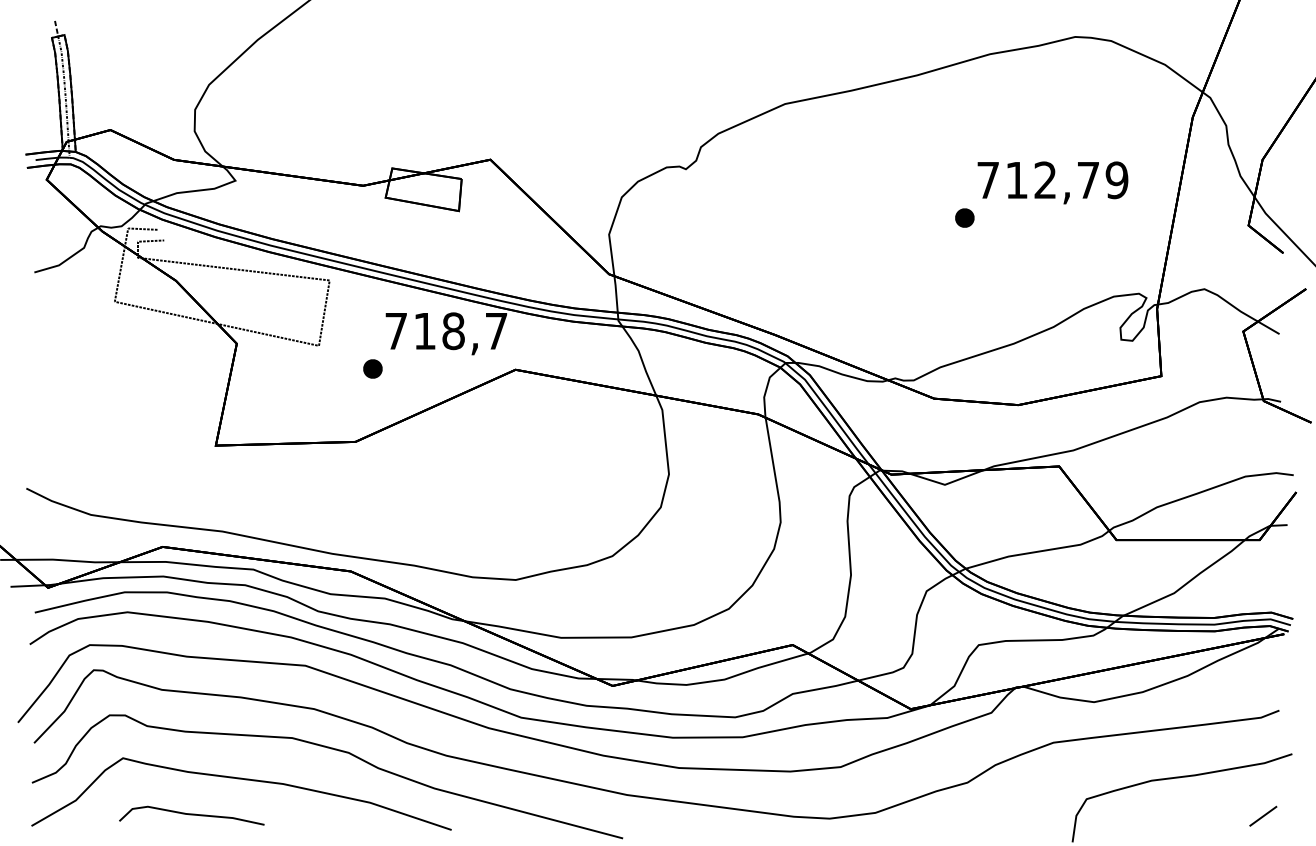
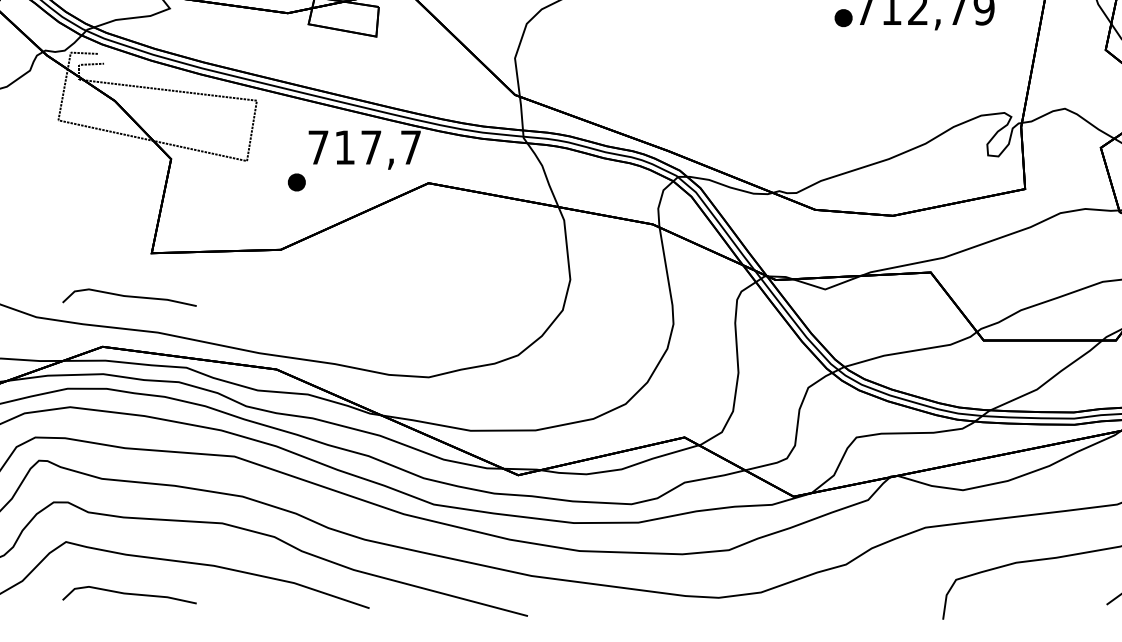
part: (964, 217) -> (843, 17), moved
text: (453, 331) -> (371, 147), 718,7 -> 717,7
curve: (191, 493) -> (129, 297), added

